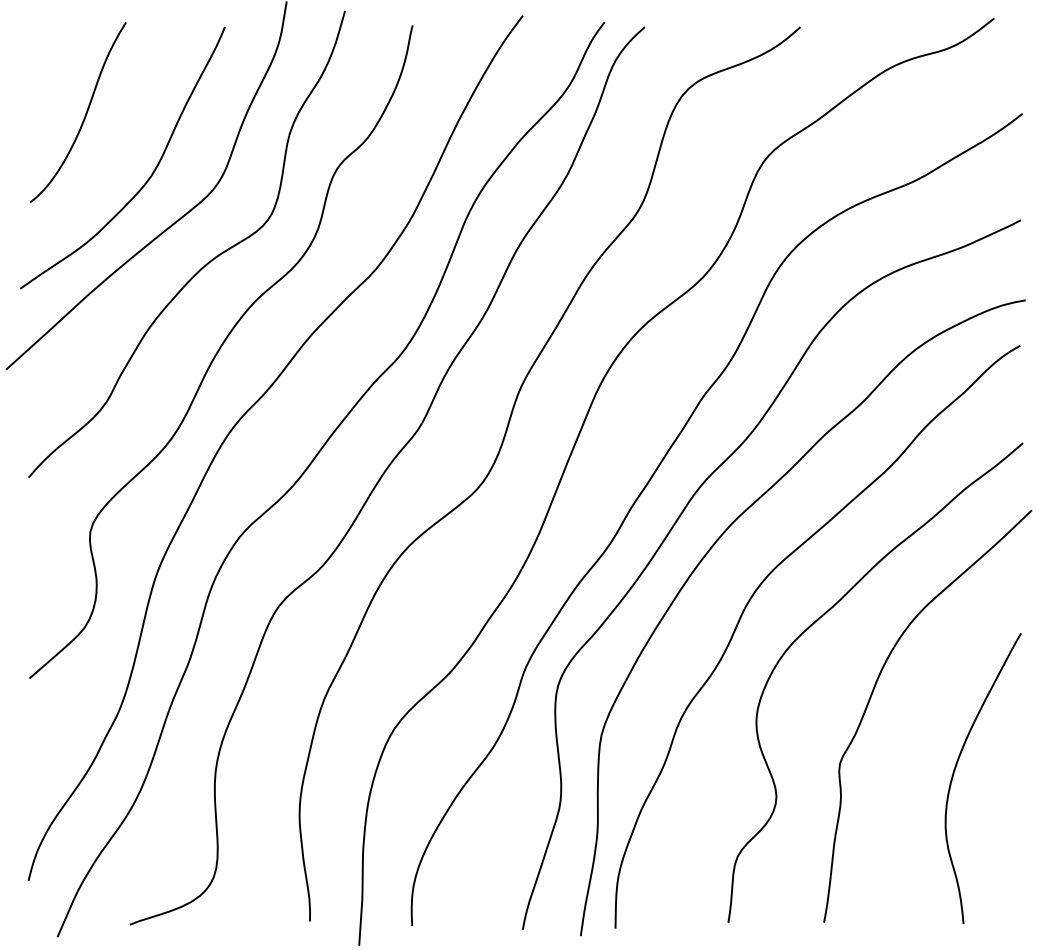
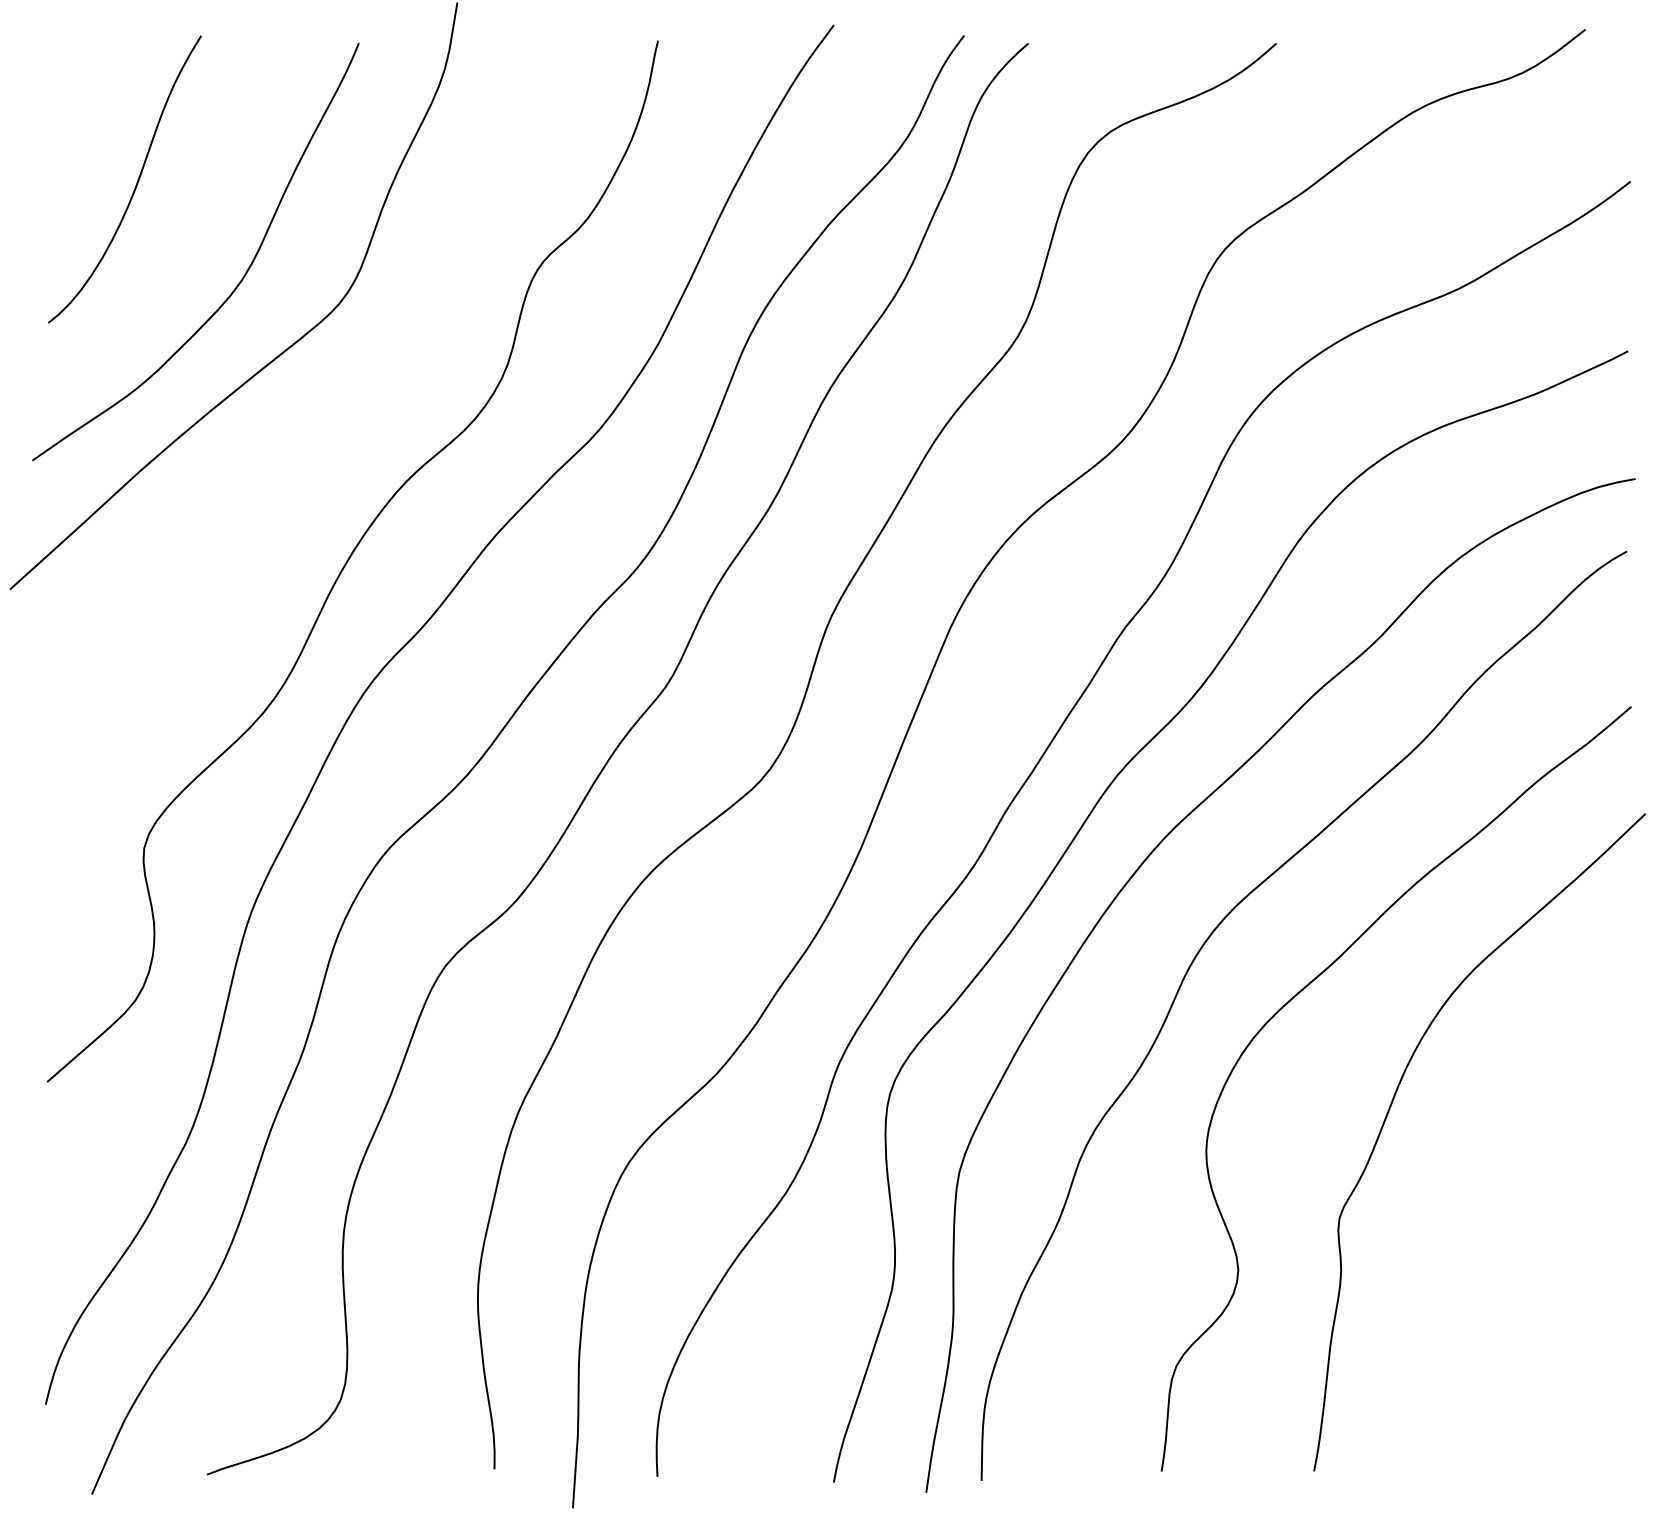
curve: (202, 266) -> (323, 425), removed
curve: (955, 770) -> (1523, 1228), removed

